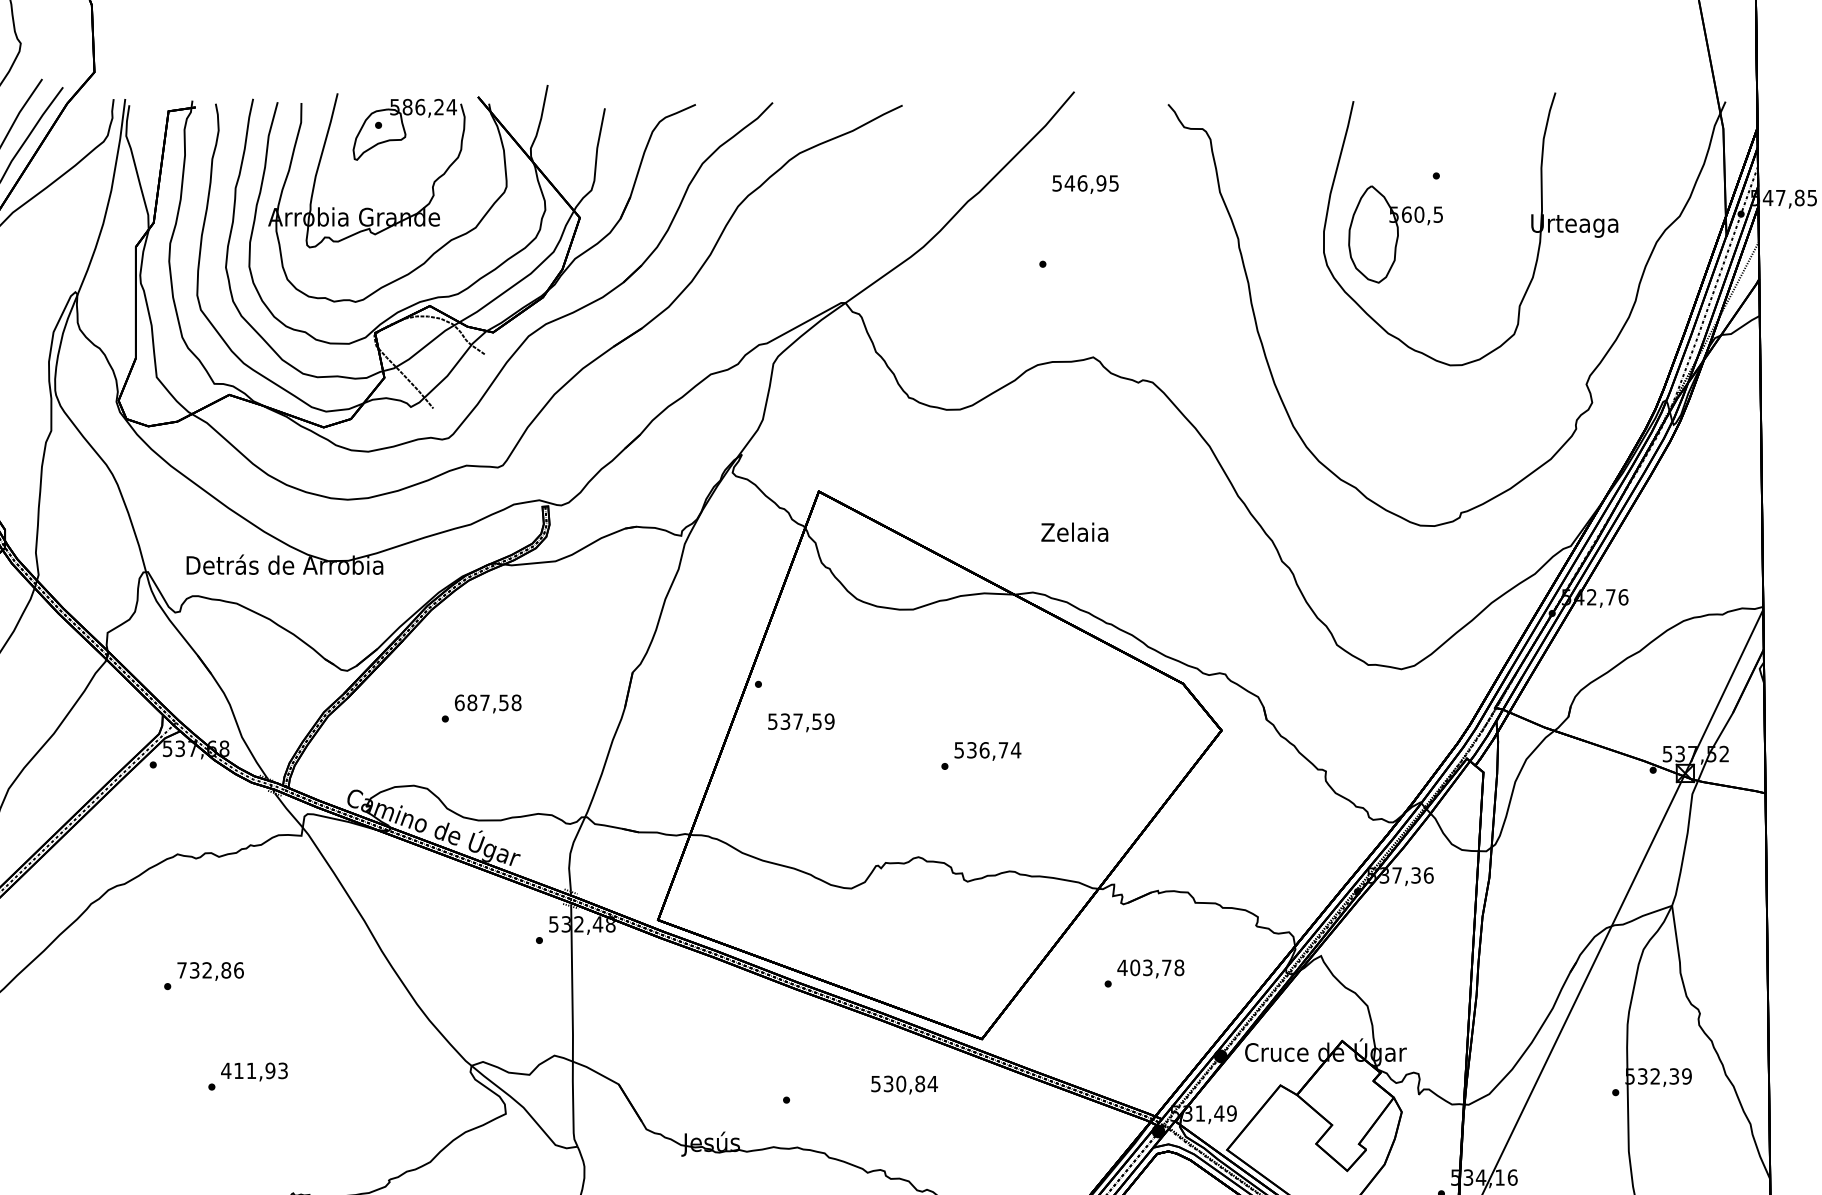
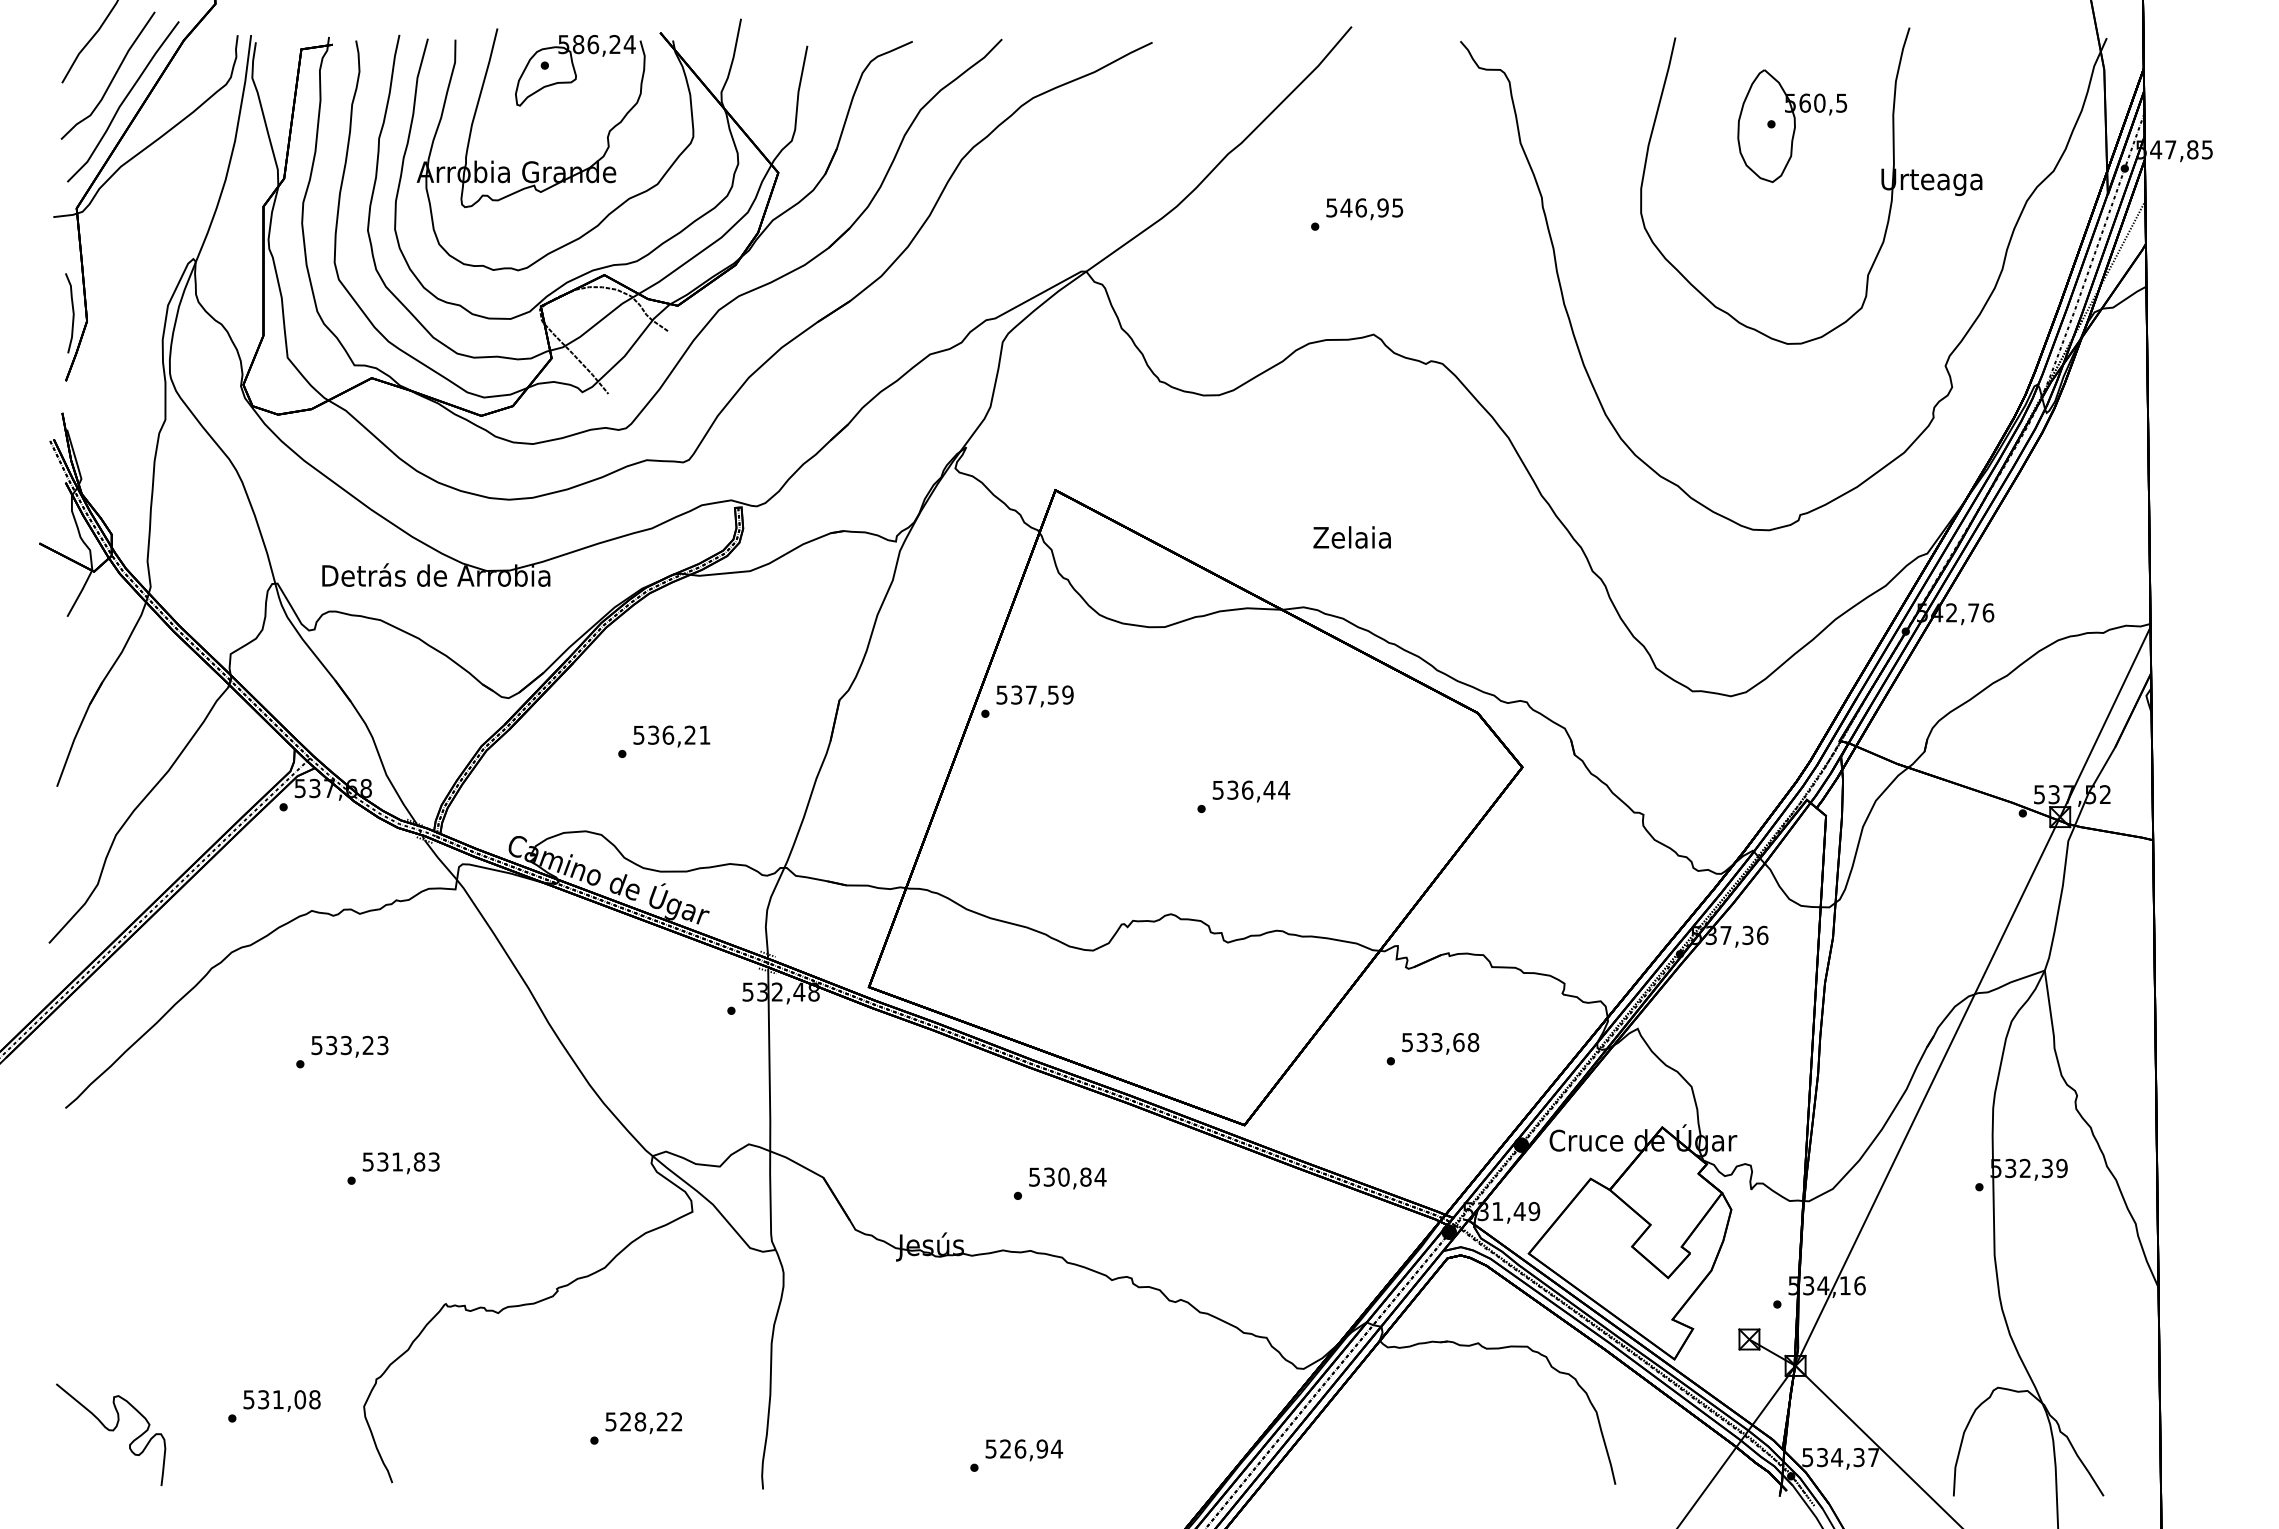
text: (1085, 184) -> (1364, 209), moved
part: (1395, 233) -> (1792, 125), moved
text: (487, 702) -> (671, 734), 687,58 -> 536,21
text: (800, 722) -> (1034, 696), moved
text: (1003, 750) -> (1269, 790), 536,74 -> 536,44
text: (1144, 967) -> (1432, 1042), 403,78 -> 533,68
text: (210, 970) -> (349, 1045), 732,86 -> 533,23
text: (248, 1070) -> (393, 1161), 411,93 -> 531,83
text: (904, 1085) -> (1067, 1178), moved

